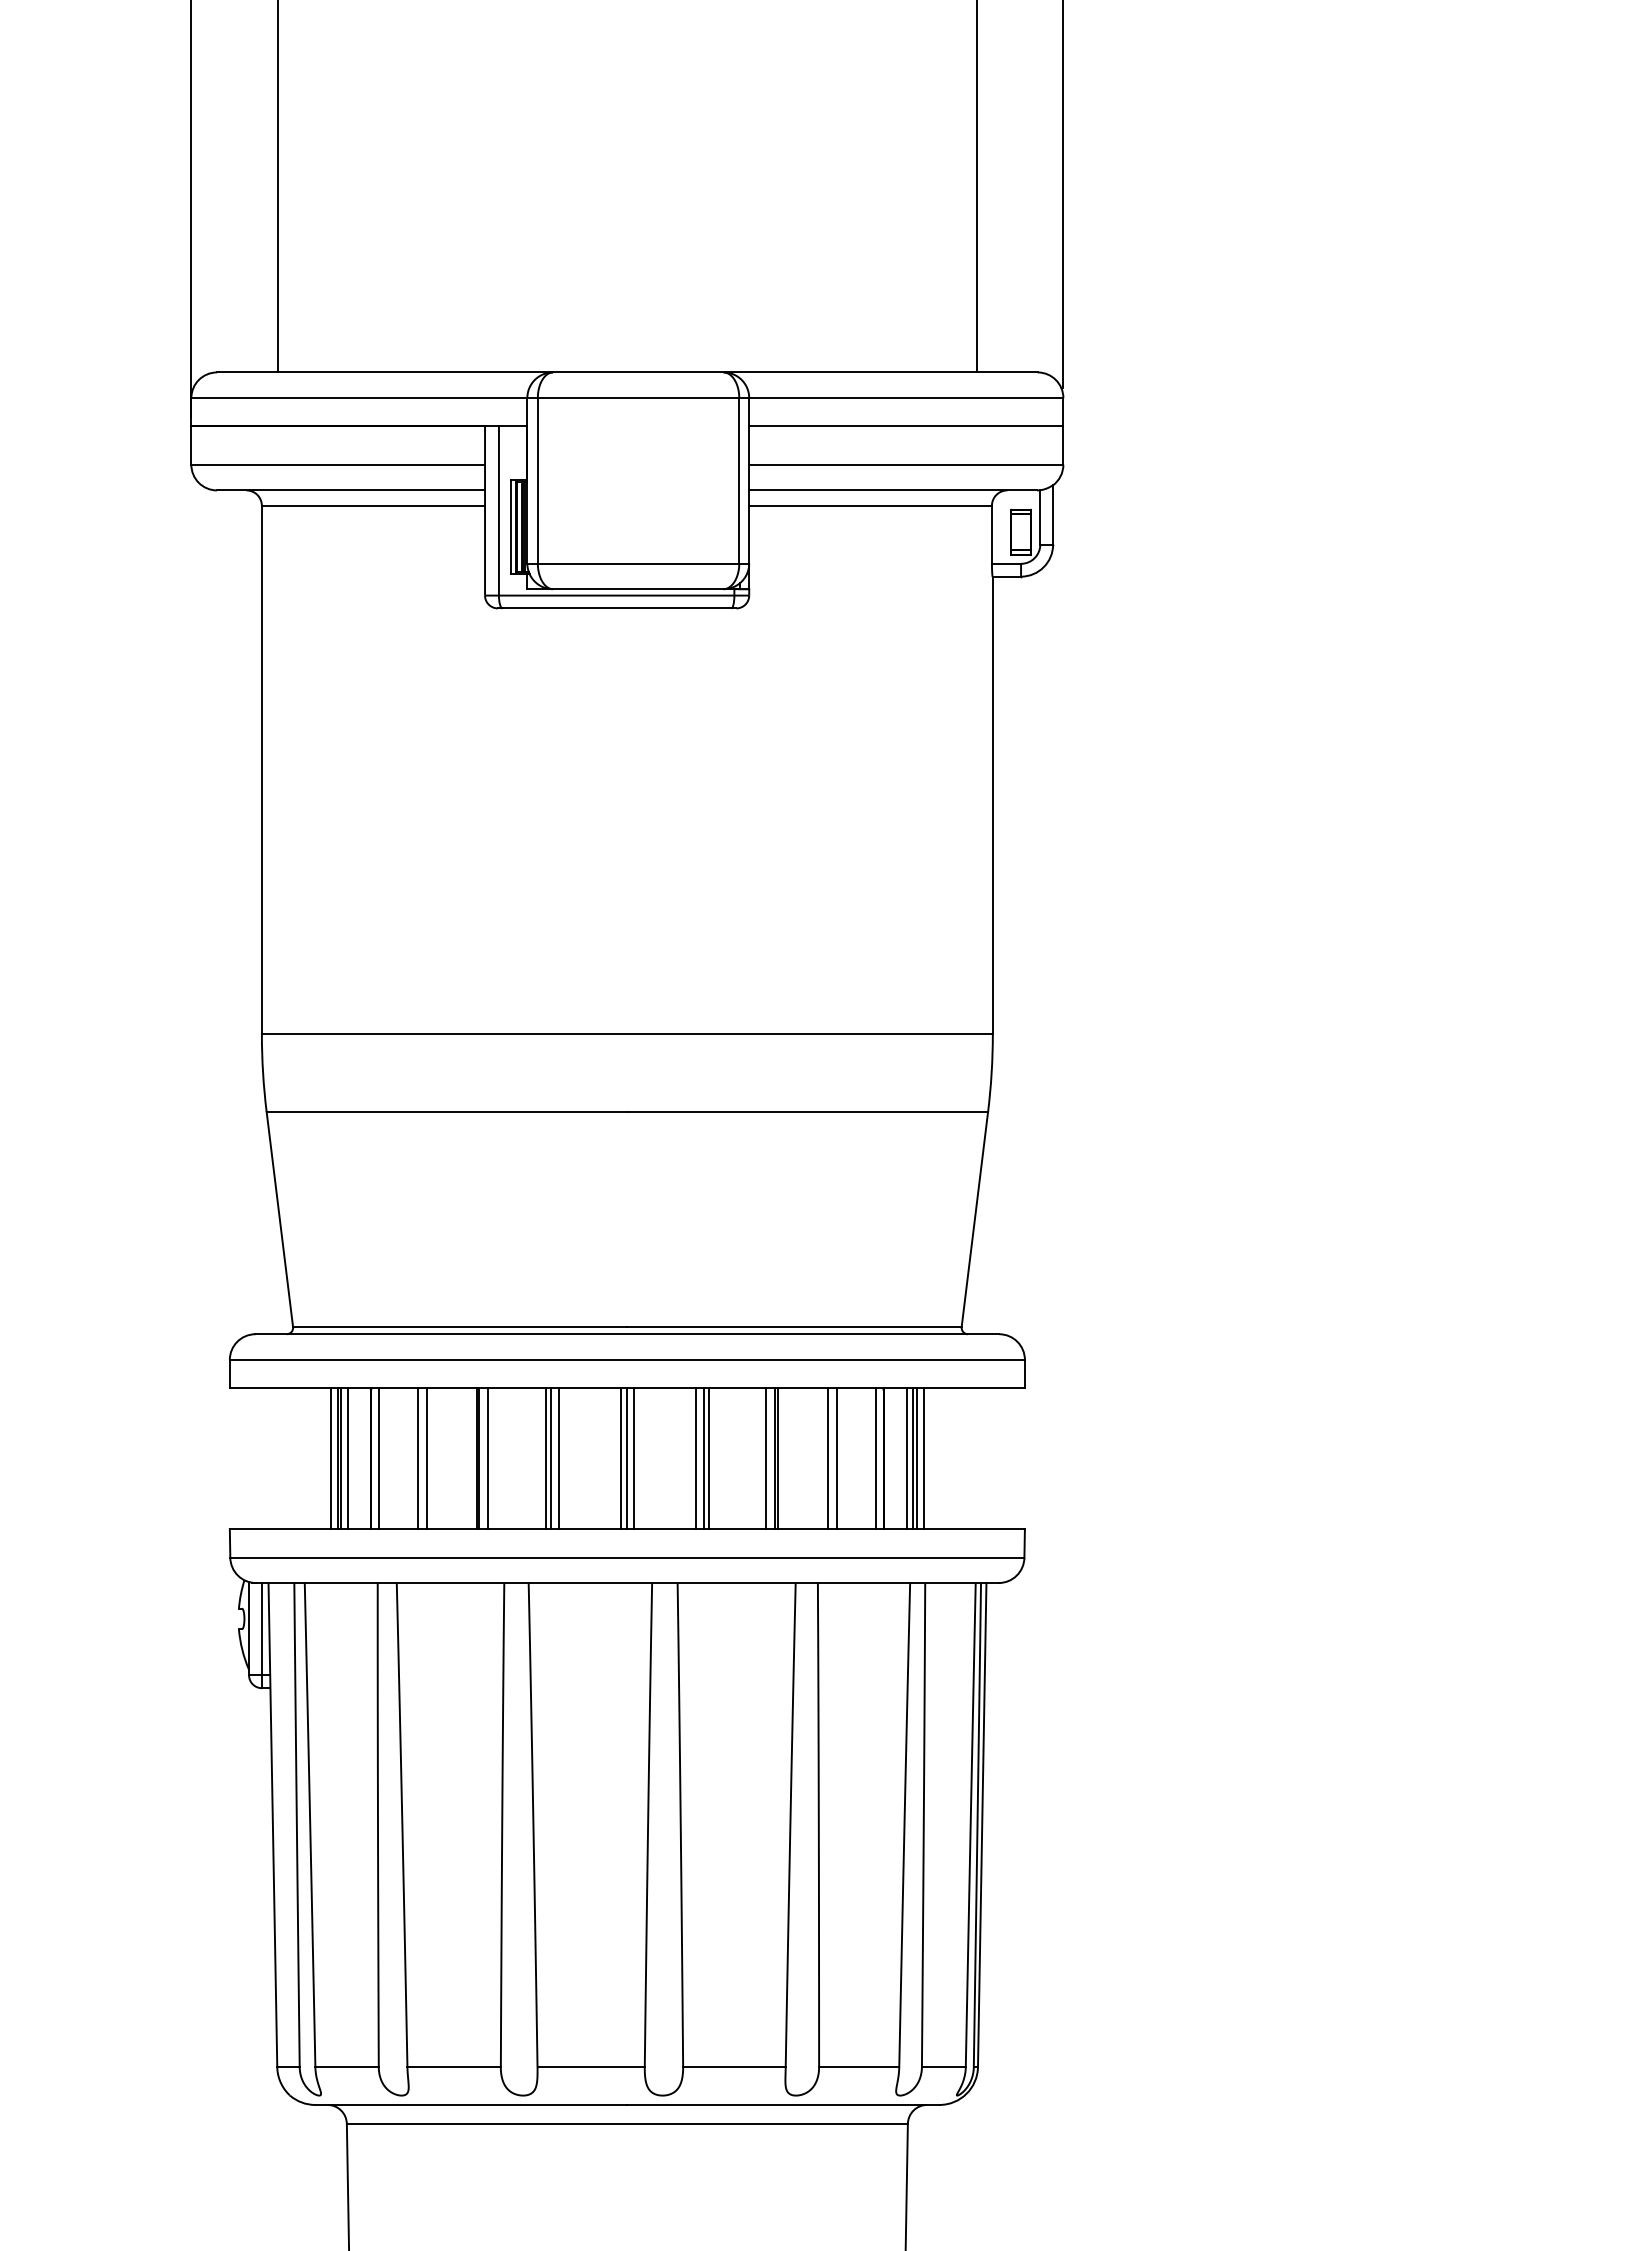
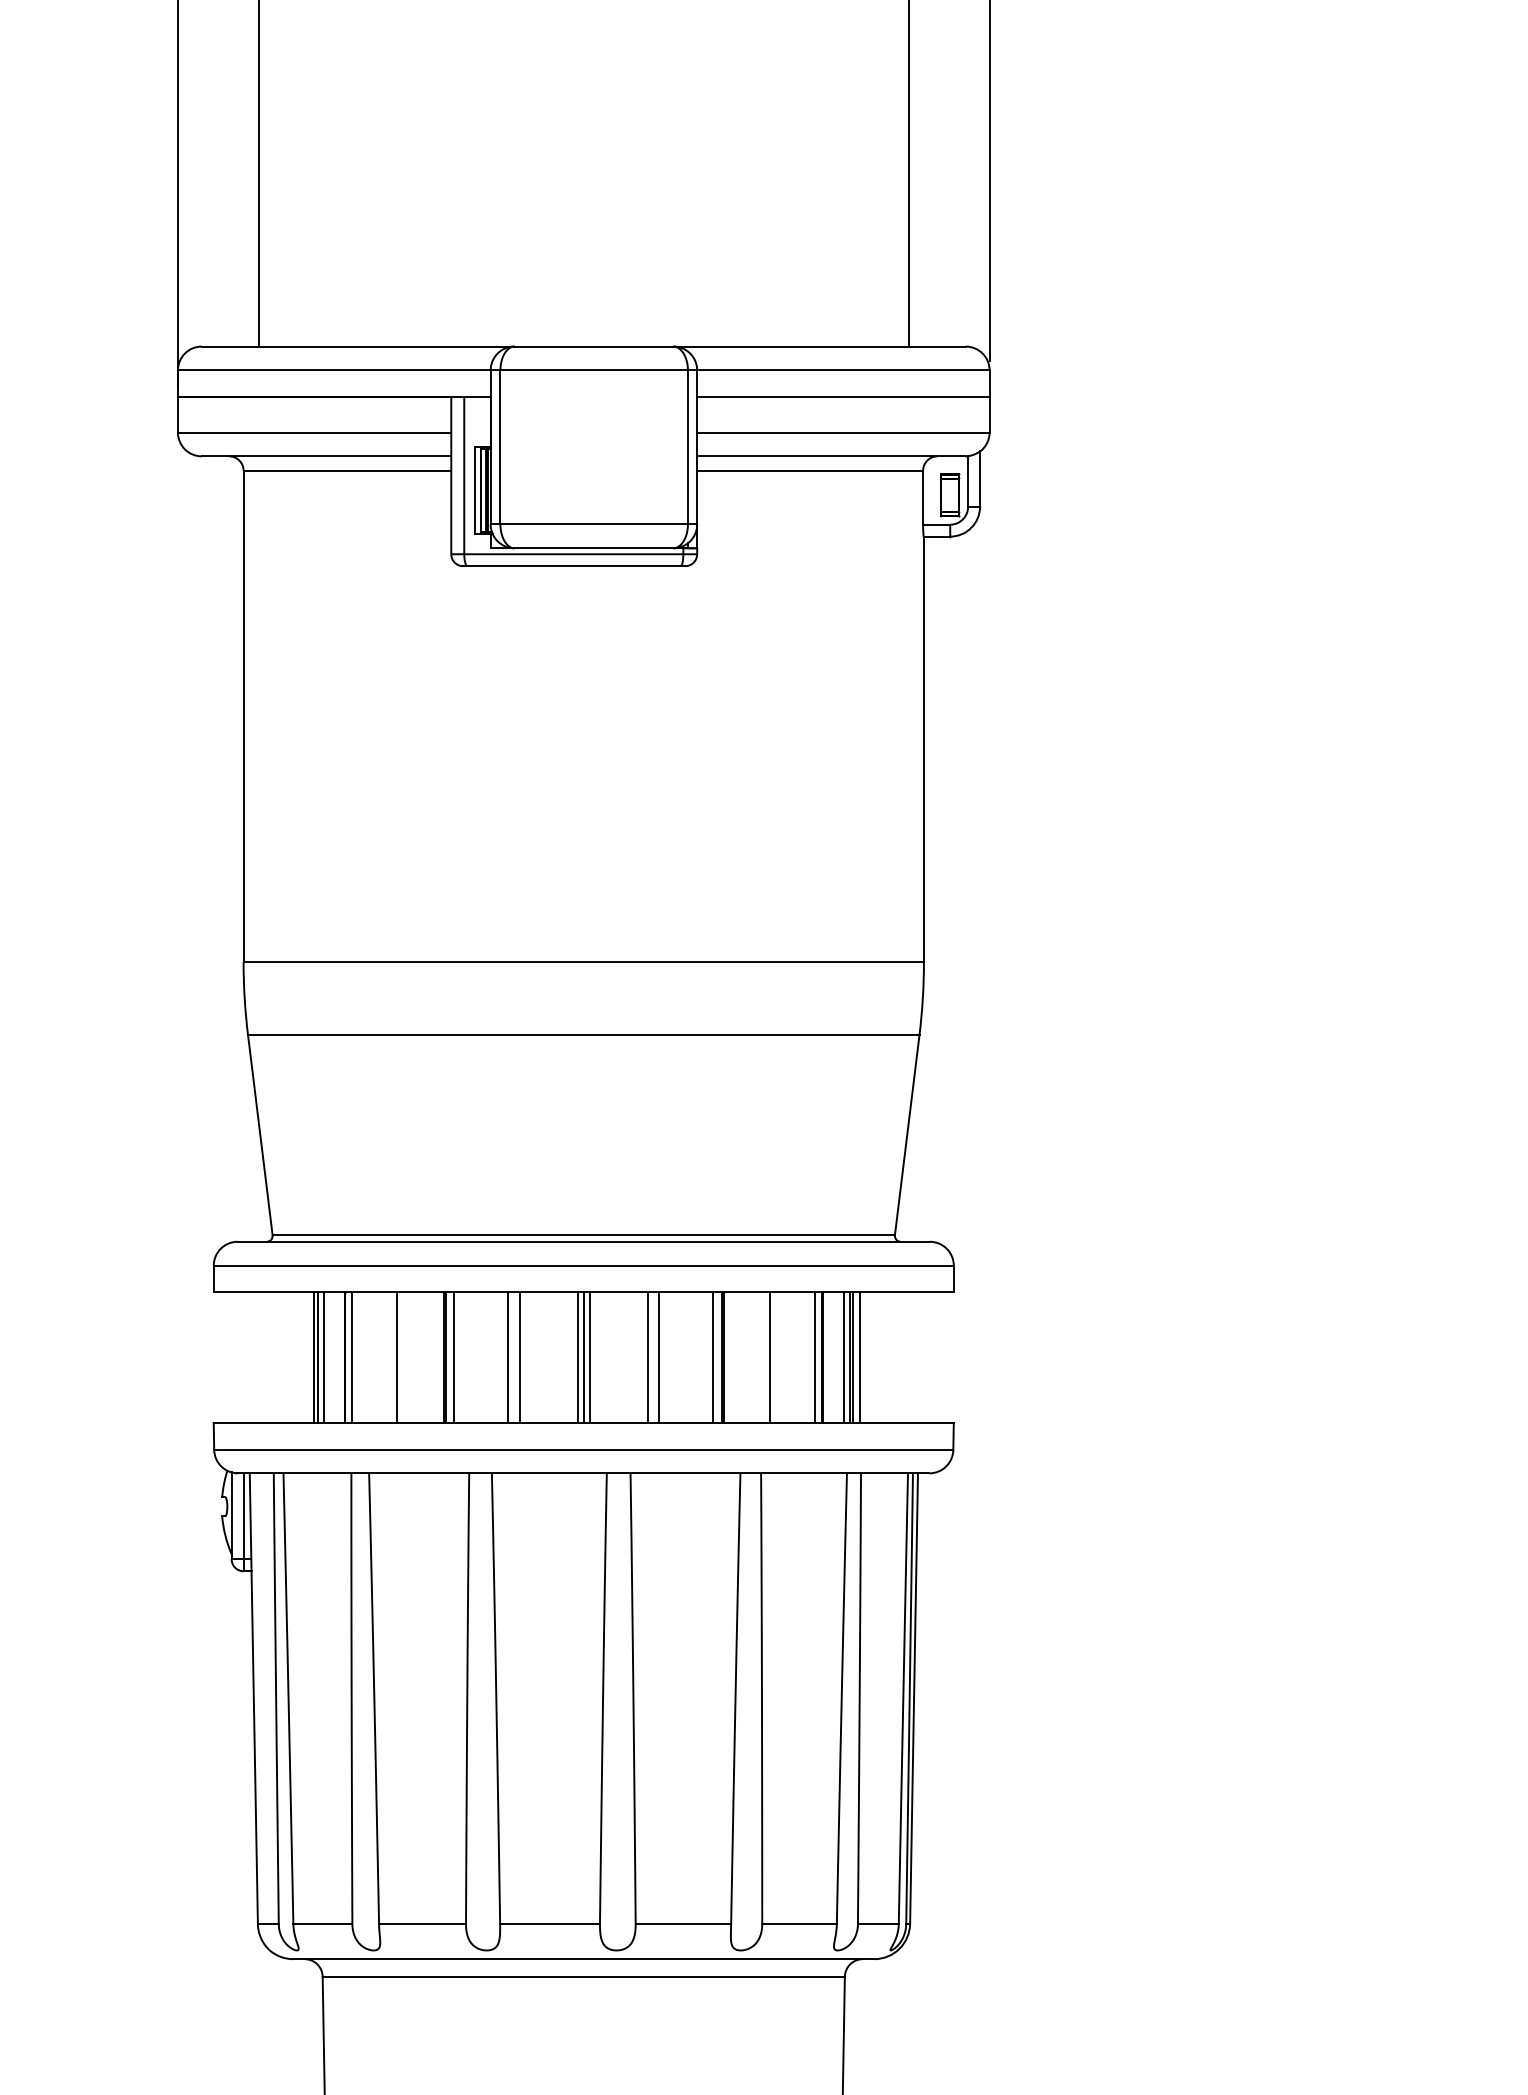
line: (331, 1458) -> (308, 1357), removed
line: (417, 1458) -> (388, 1357), removed
line: (550, 1458) -> (512, 1357), removed
line: (704, 1458) -> (655, 1357), removed
line: (836, 1458) -> (778, 1357), removed

